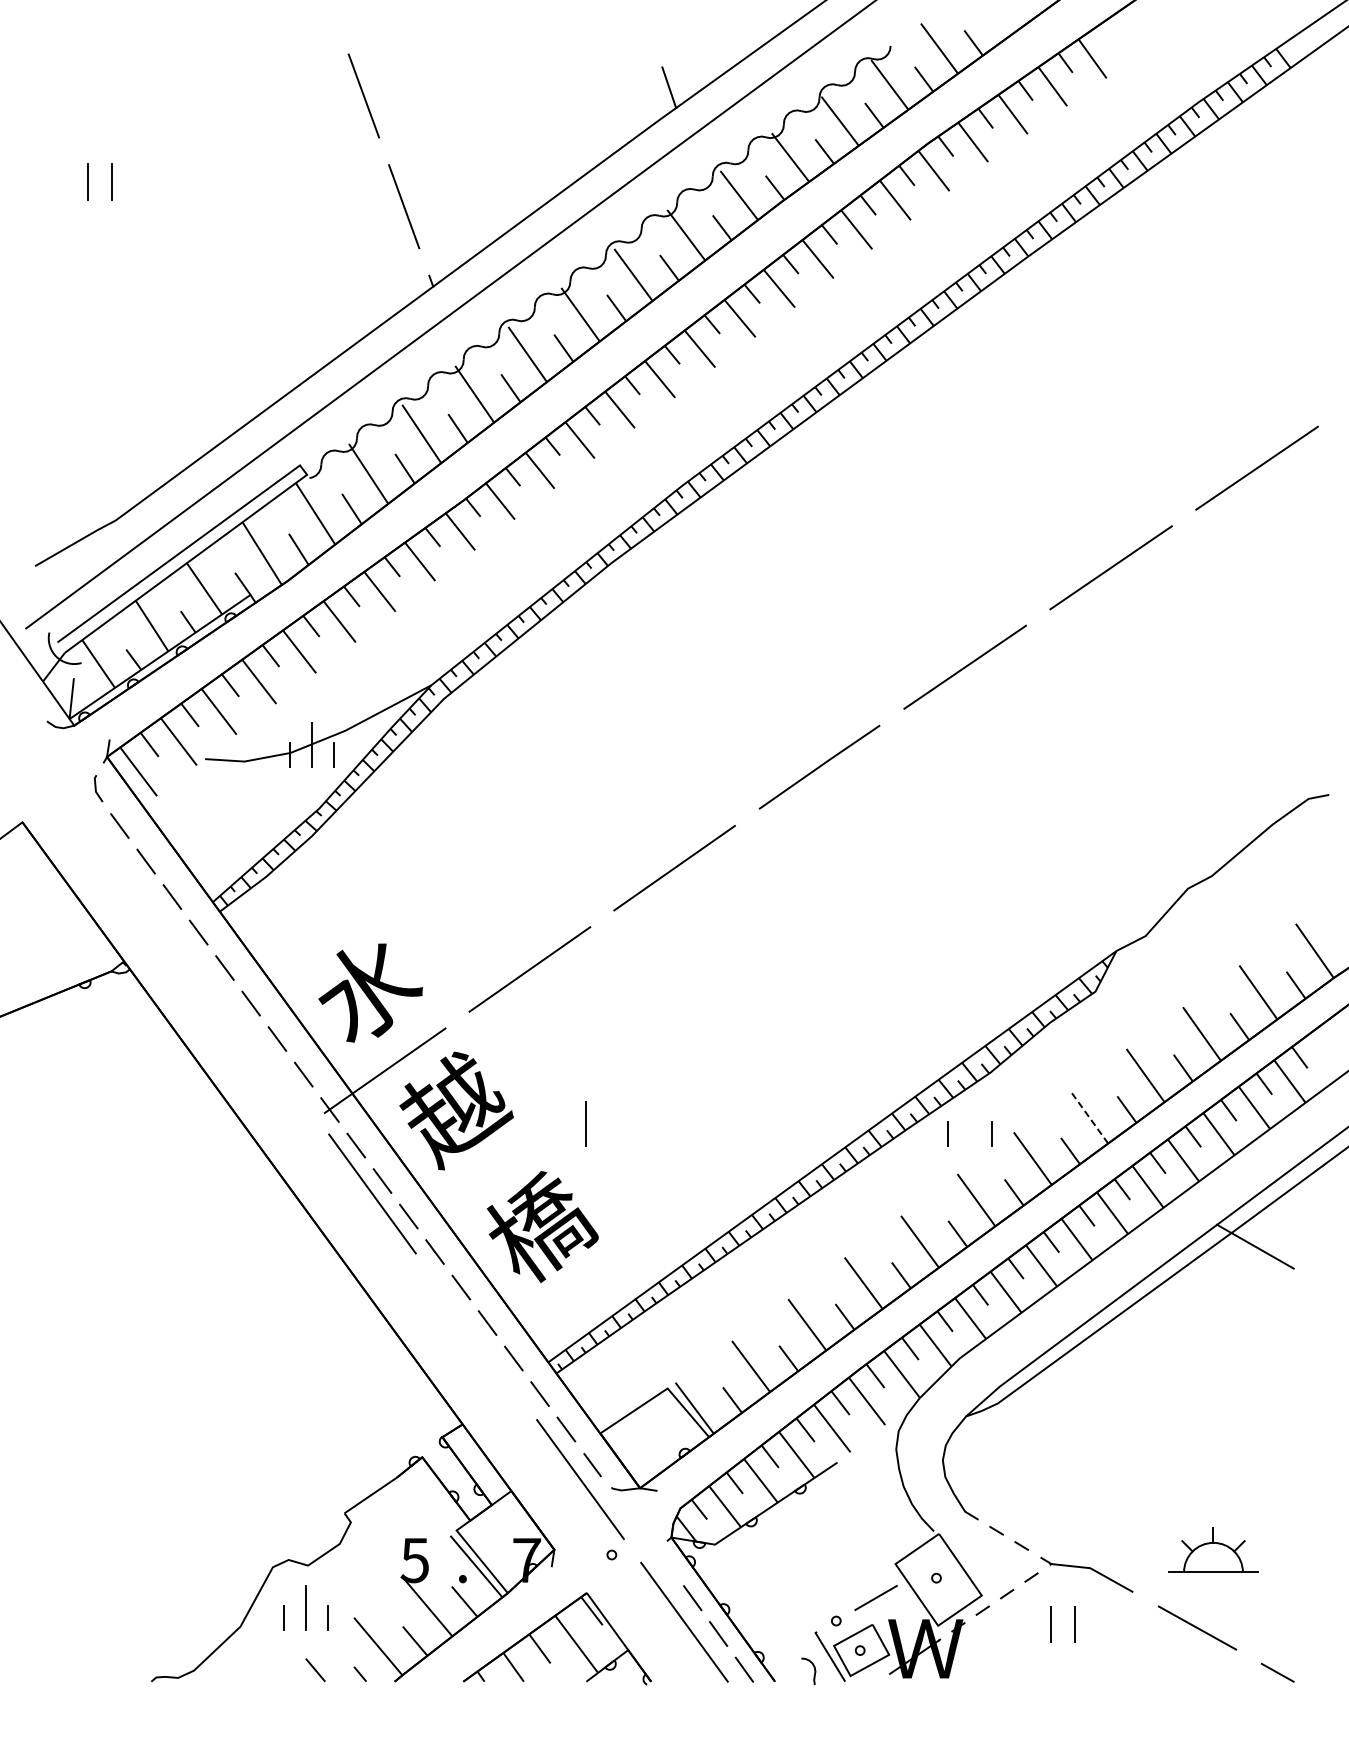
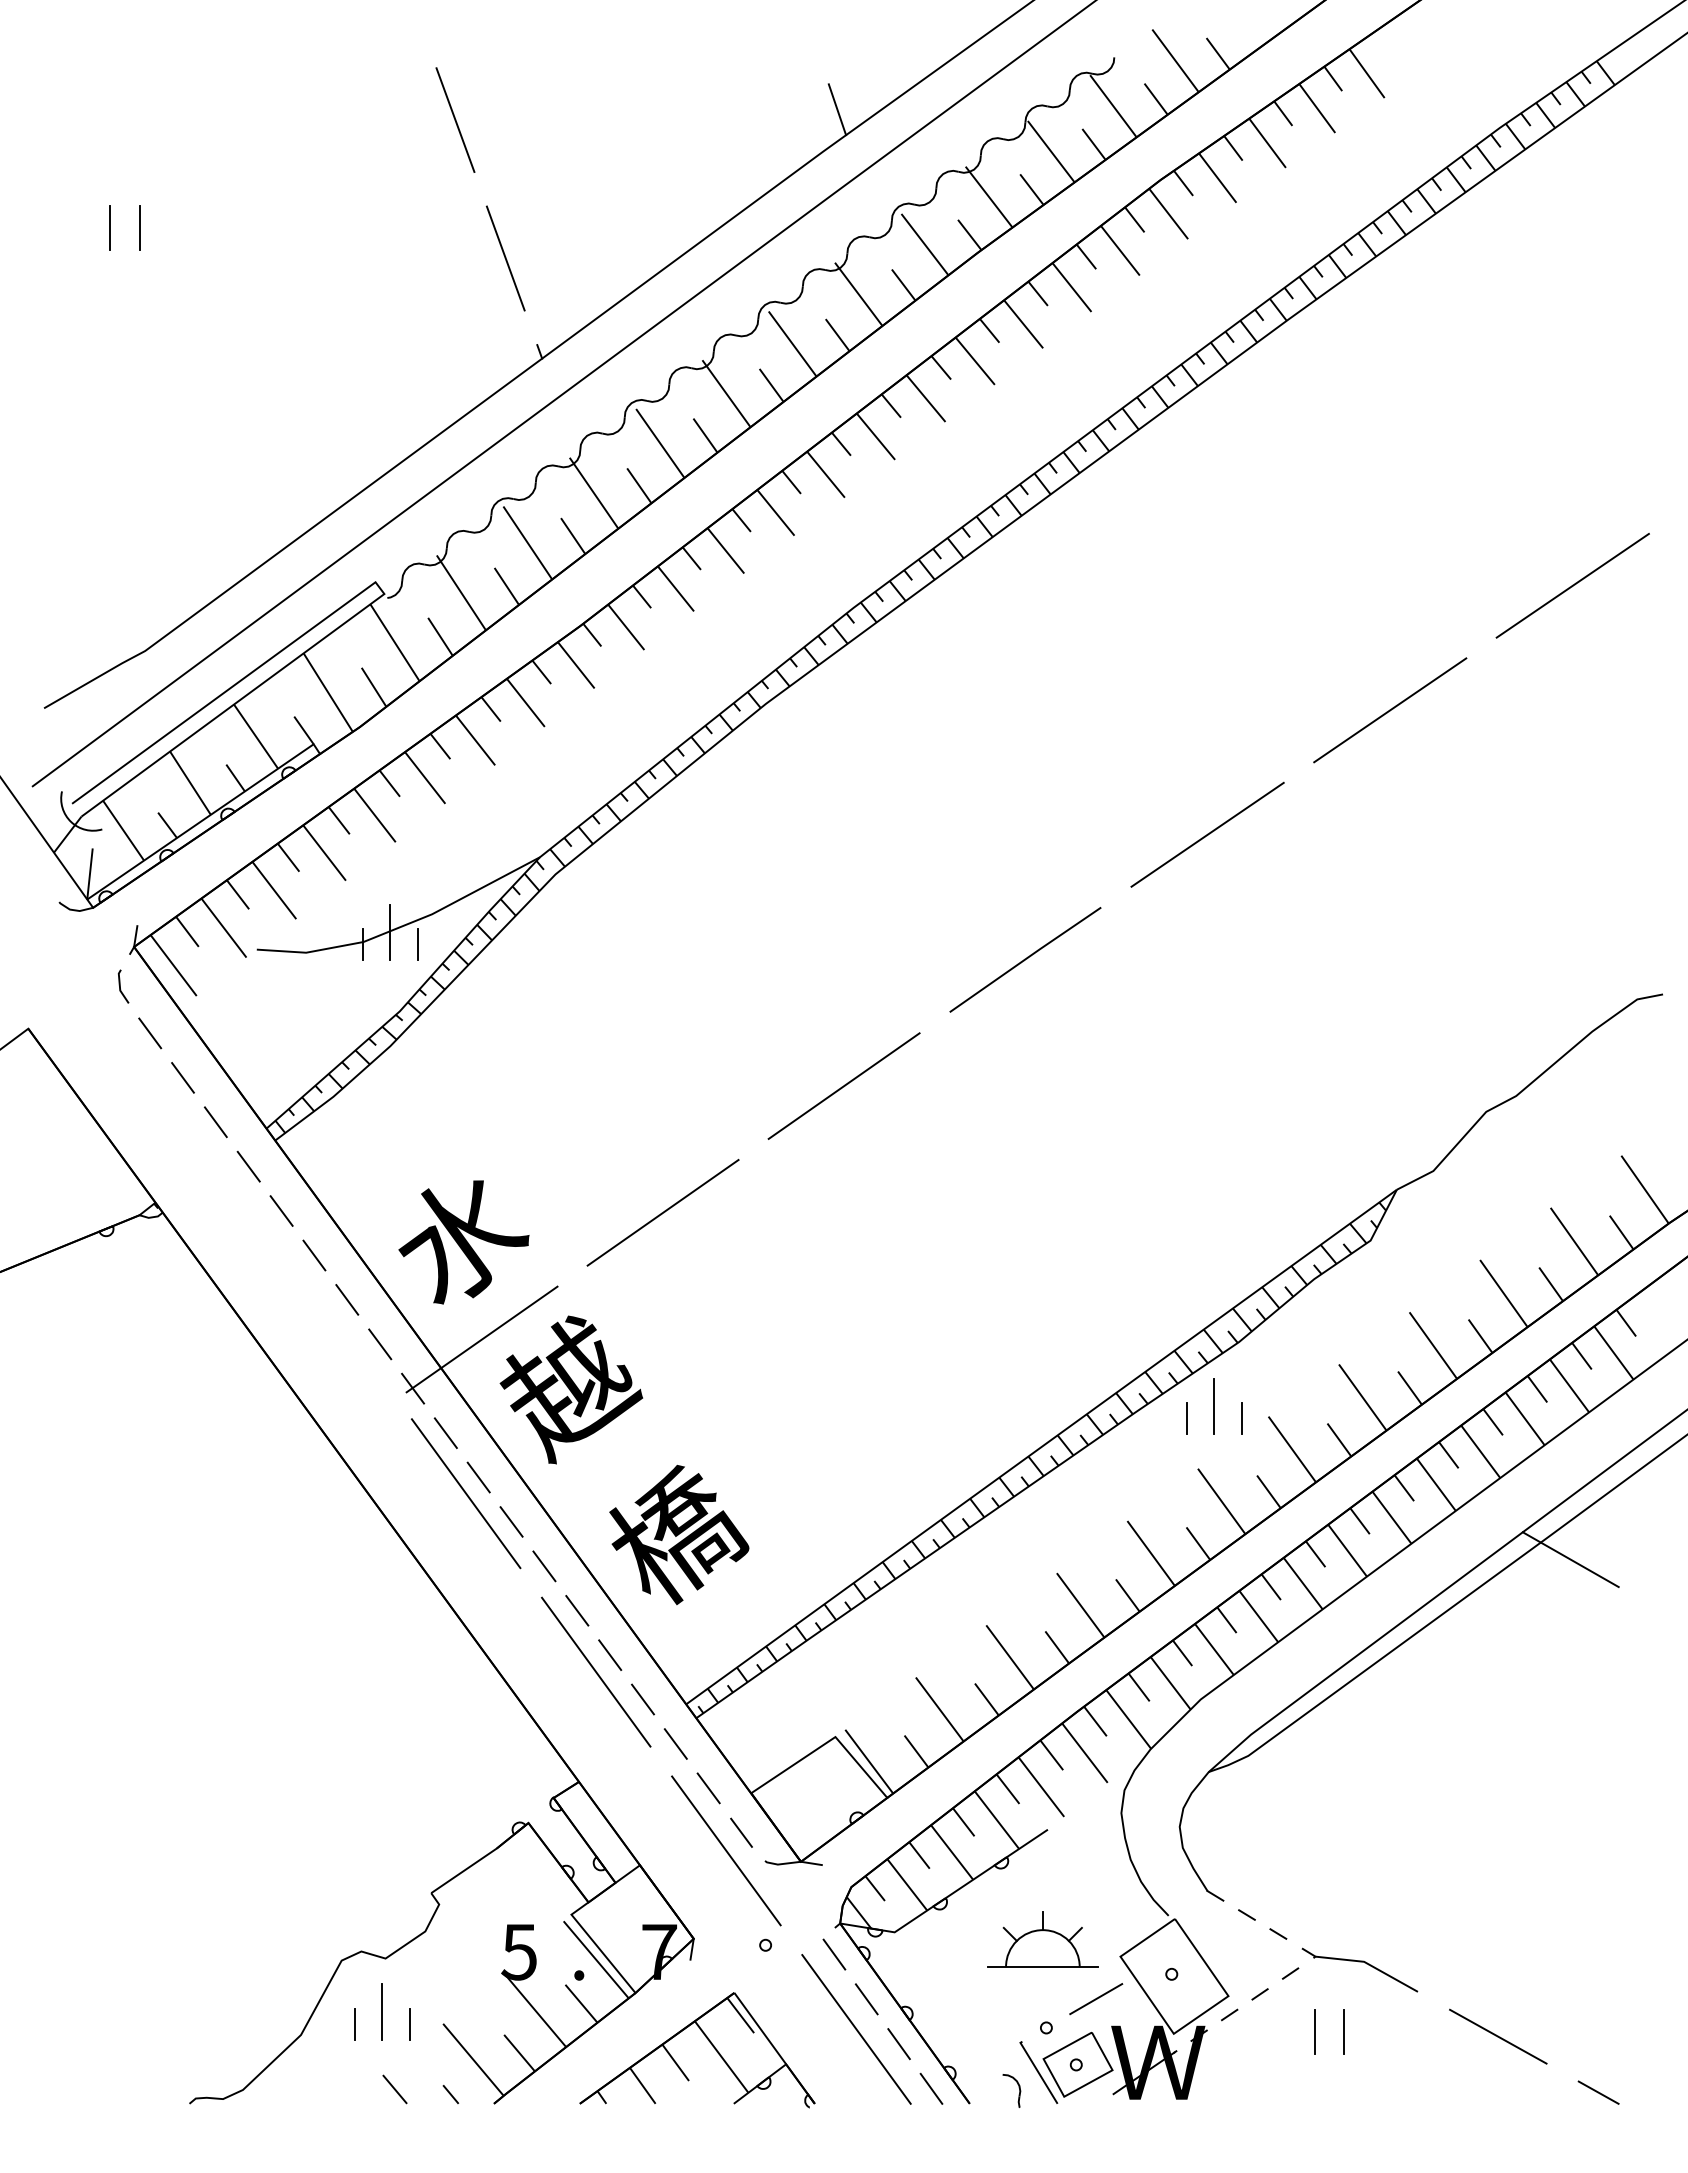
line: (1089, 1117) -> (1363, 1397), dashed -> solid
line: (585, 1123) -> (1213, 1405), moved
line: (476, 1336) -> (596, 1671), added
part: (1213, 1549) -> (1042, 1938), moved
line: (666, 1562) -> (833, 1954), added

